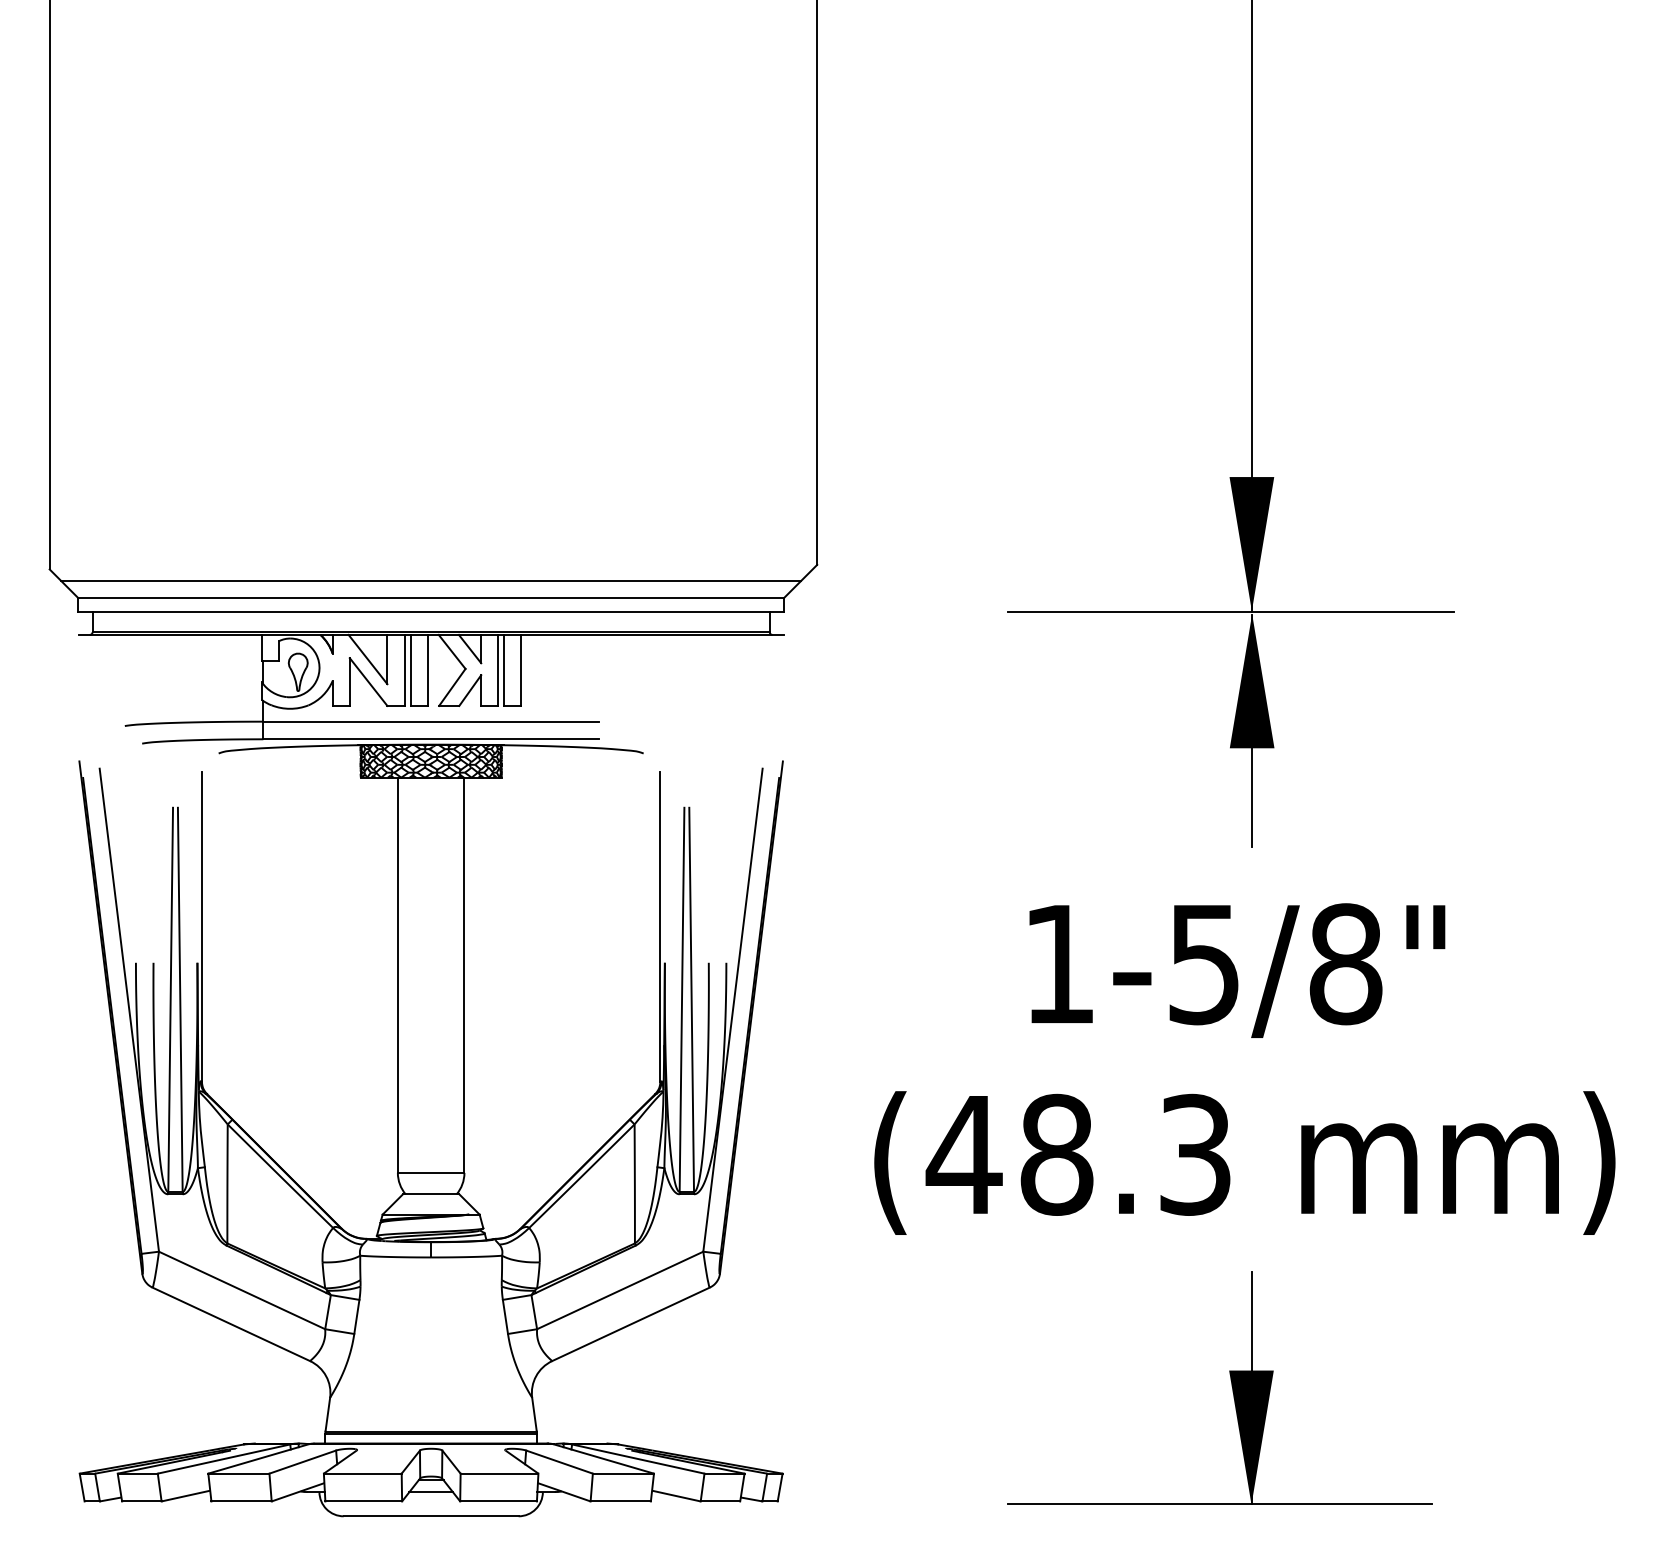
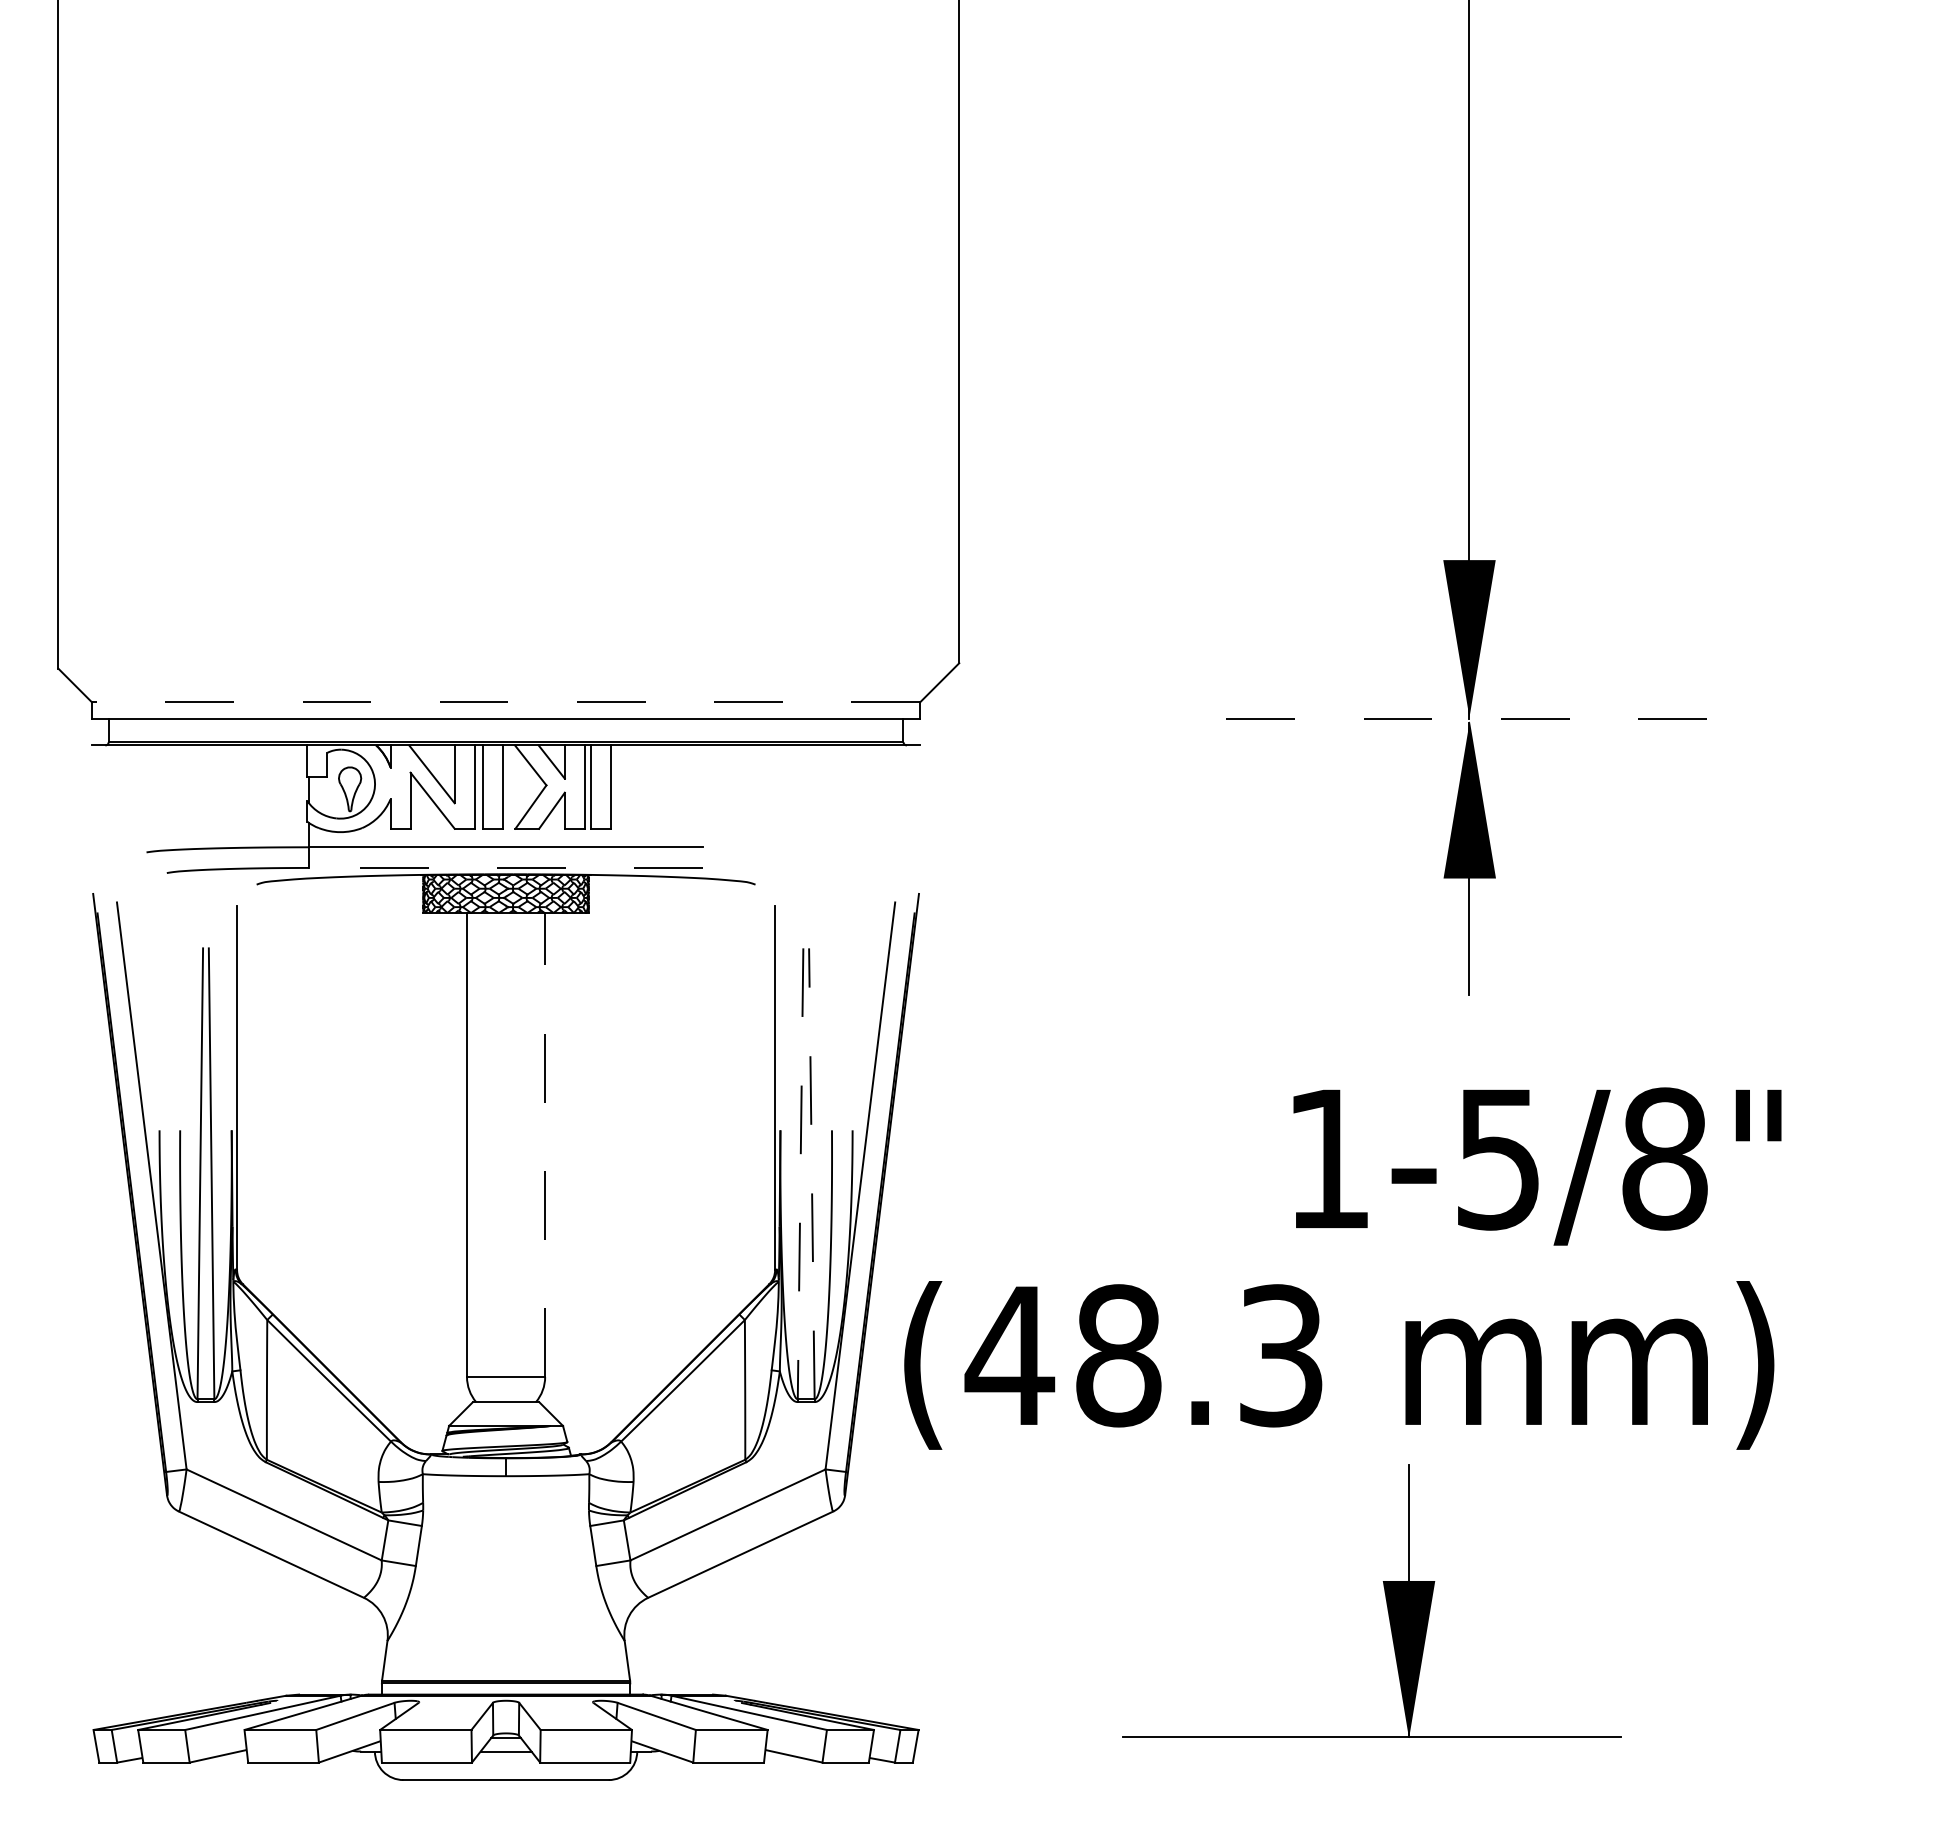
line: (430, 580) -> (505, 681), removed
line: (431, 598) -> (506, 702), solid -> dashed
line: (1230, 611) -> (1444, 718), solid -> dashed
line: (430, 738) -> (505, 867), solid -> dashed
text: (1237, 970) -> (1537, 1166), moved
line: (464, 974) -> (545, 1144), solid -> dashed
line: (691, 999) -> (811, 1173), solid -> dashed
line: (681, 1000) -> (800, 1174), solid -> dashed
text: (1245, 1163) -> (1339, 1365), moved
part: (1231, 1386) -> (1385, 1599), moved

